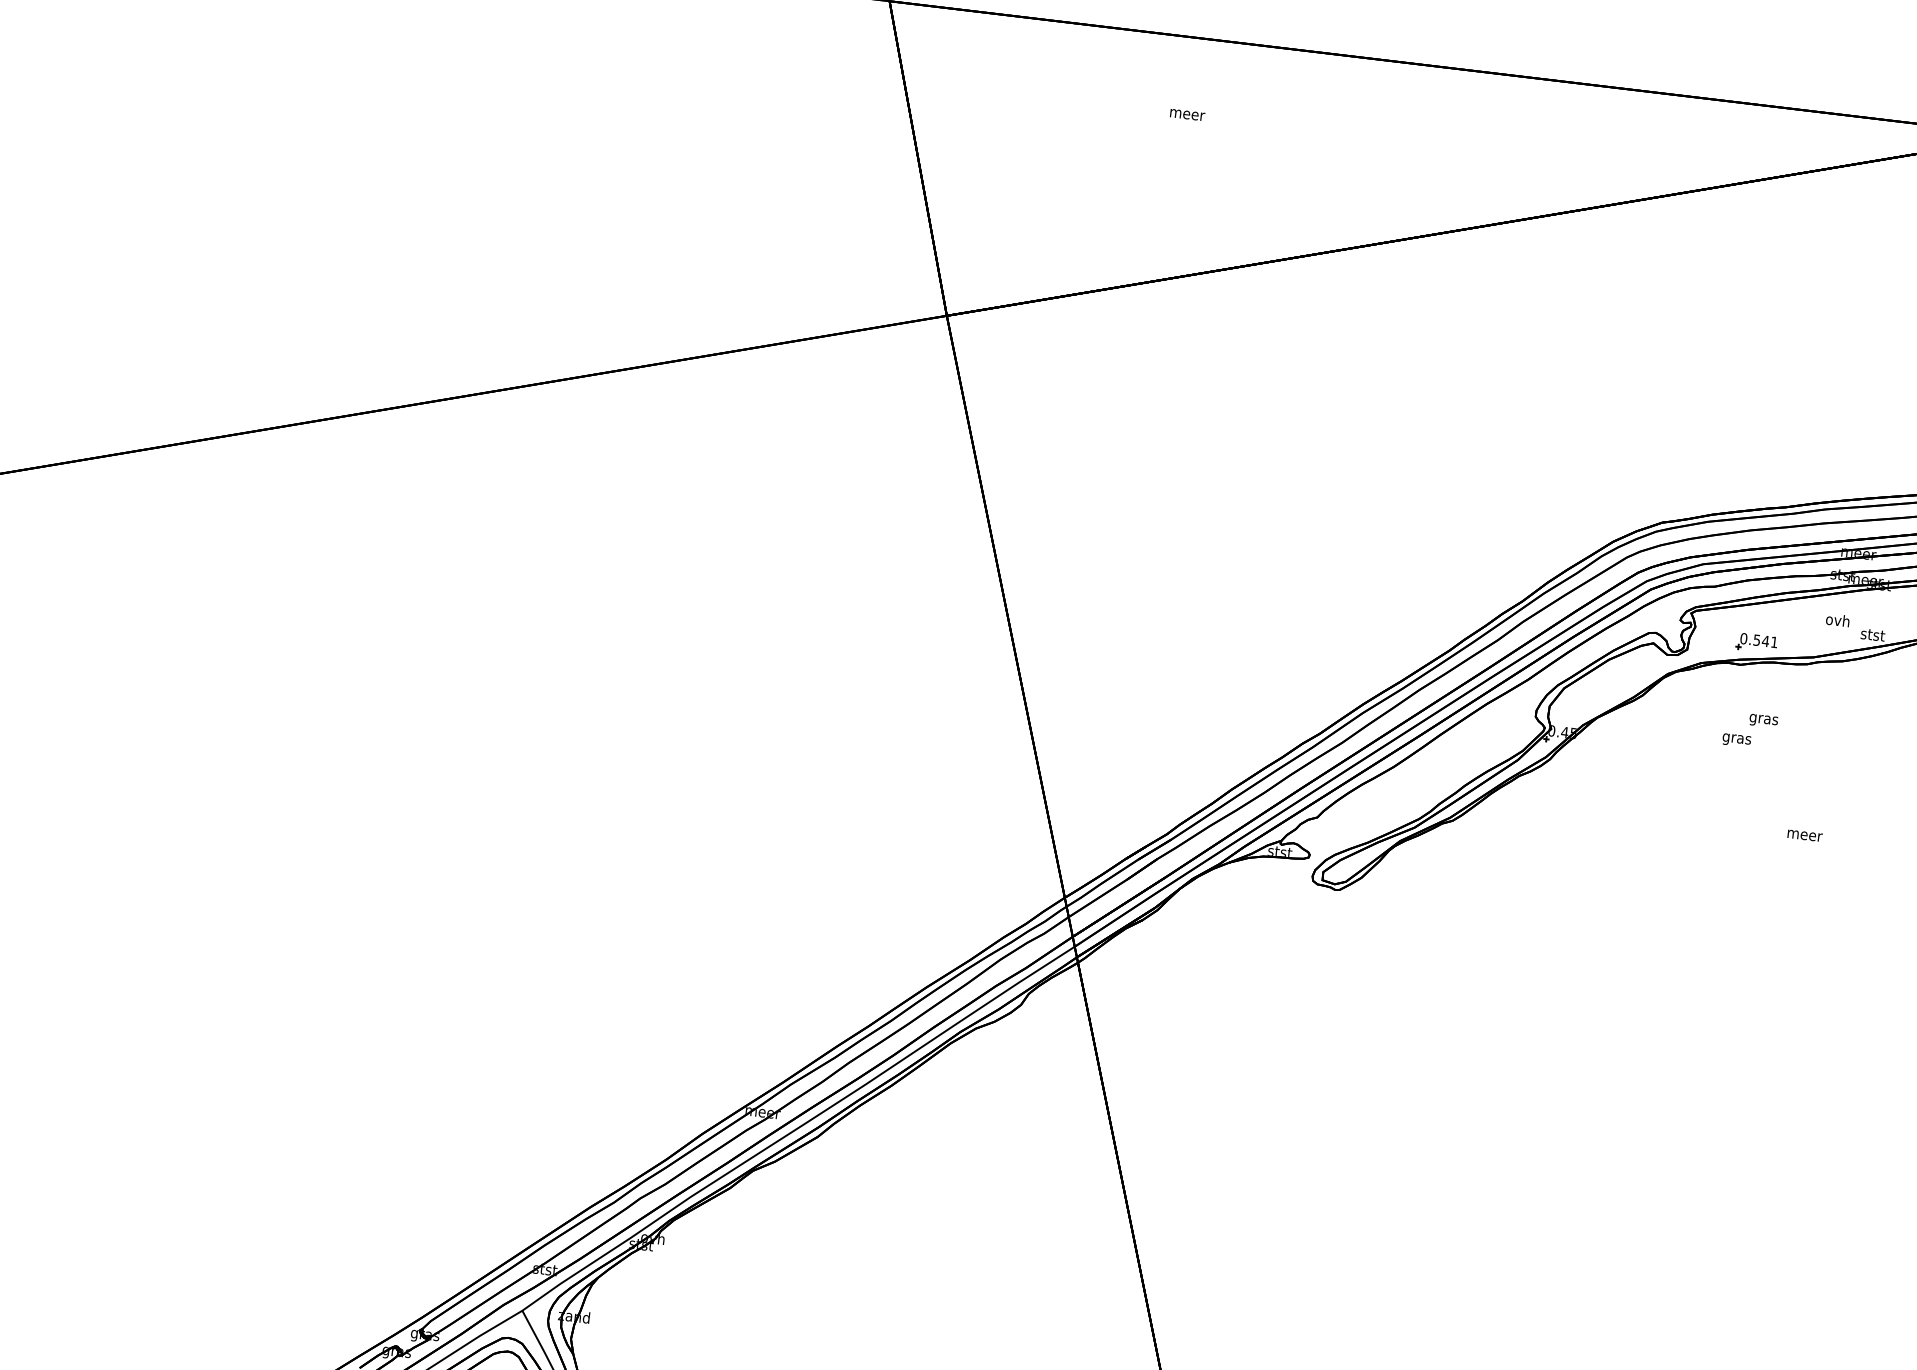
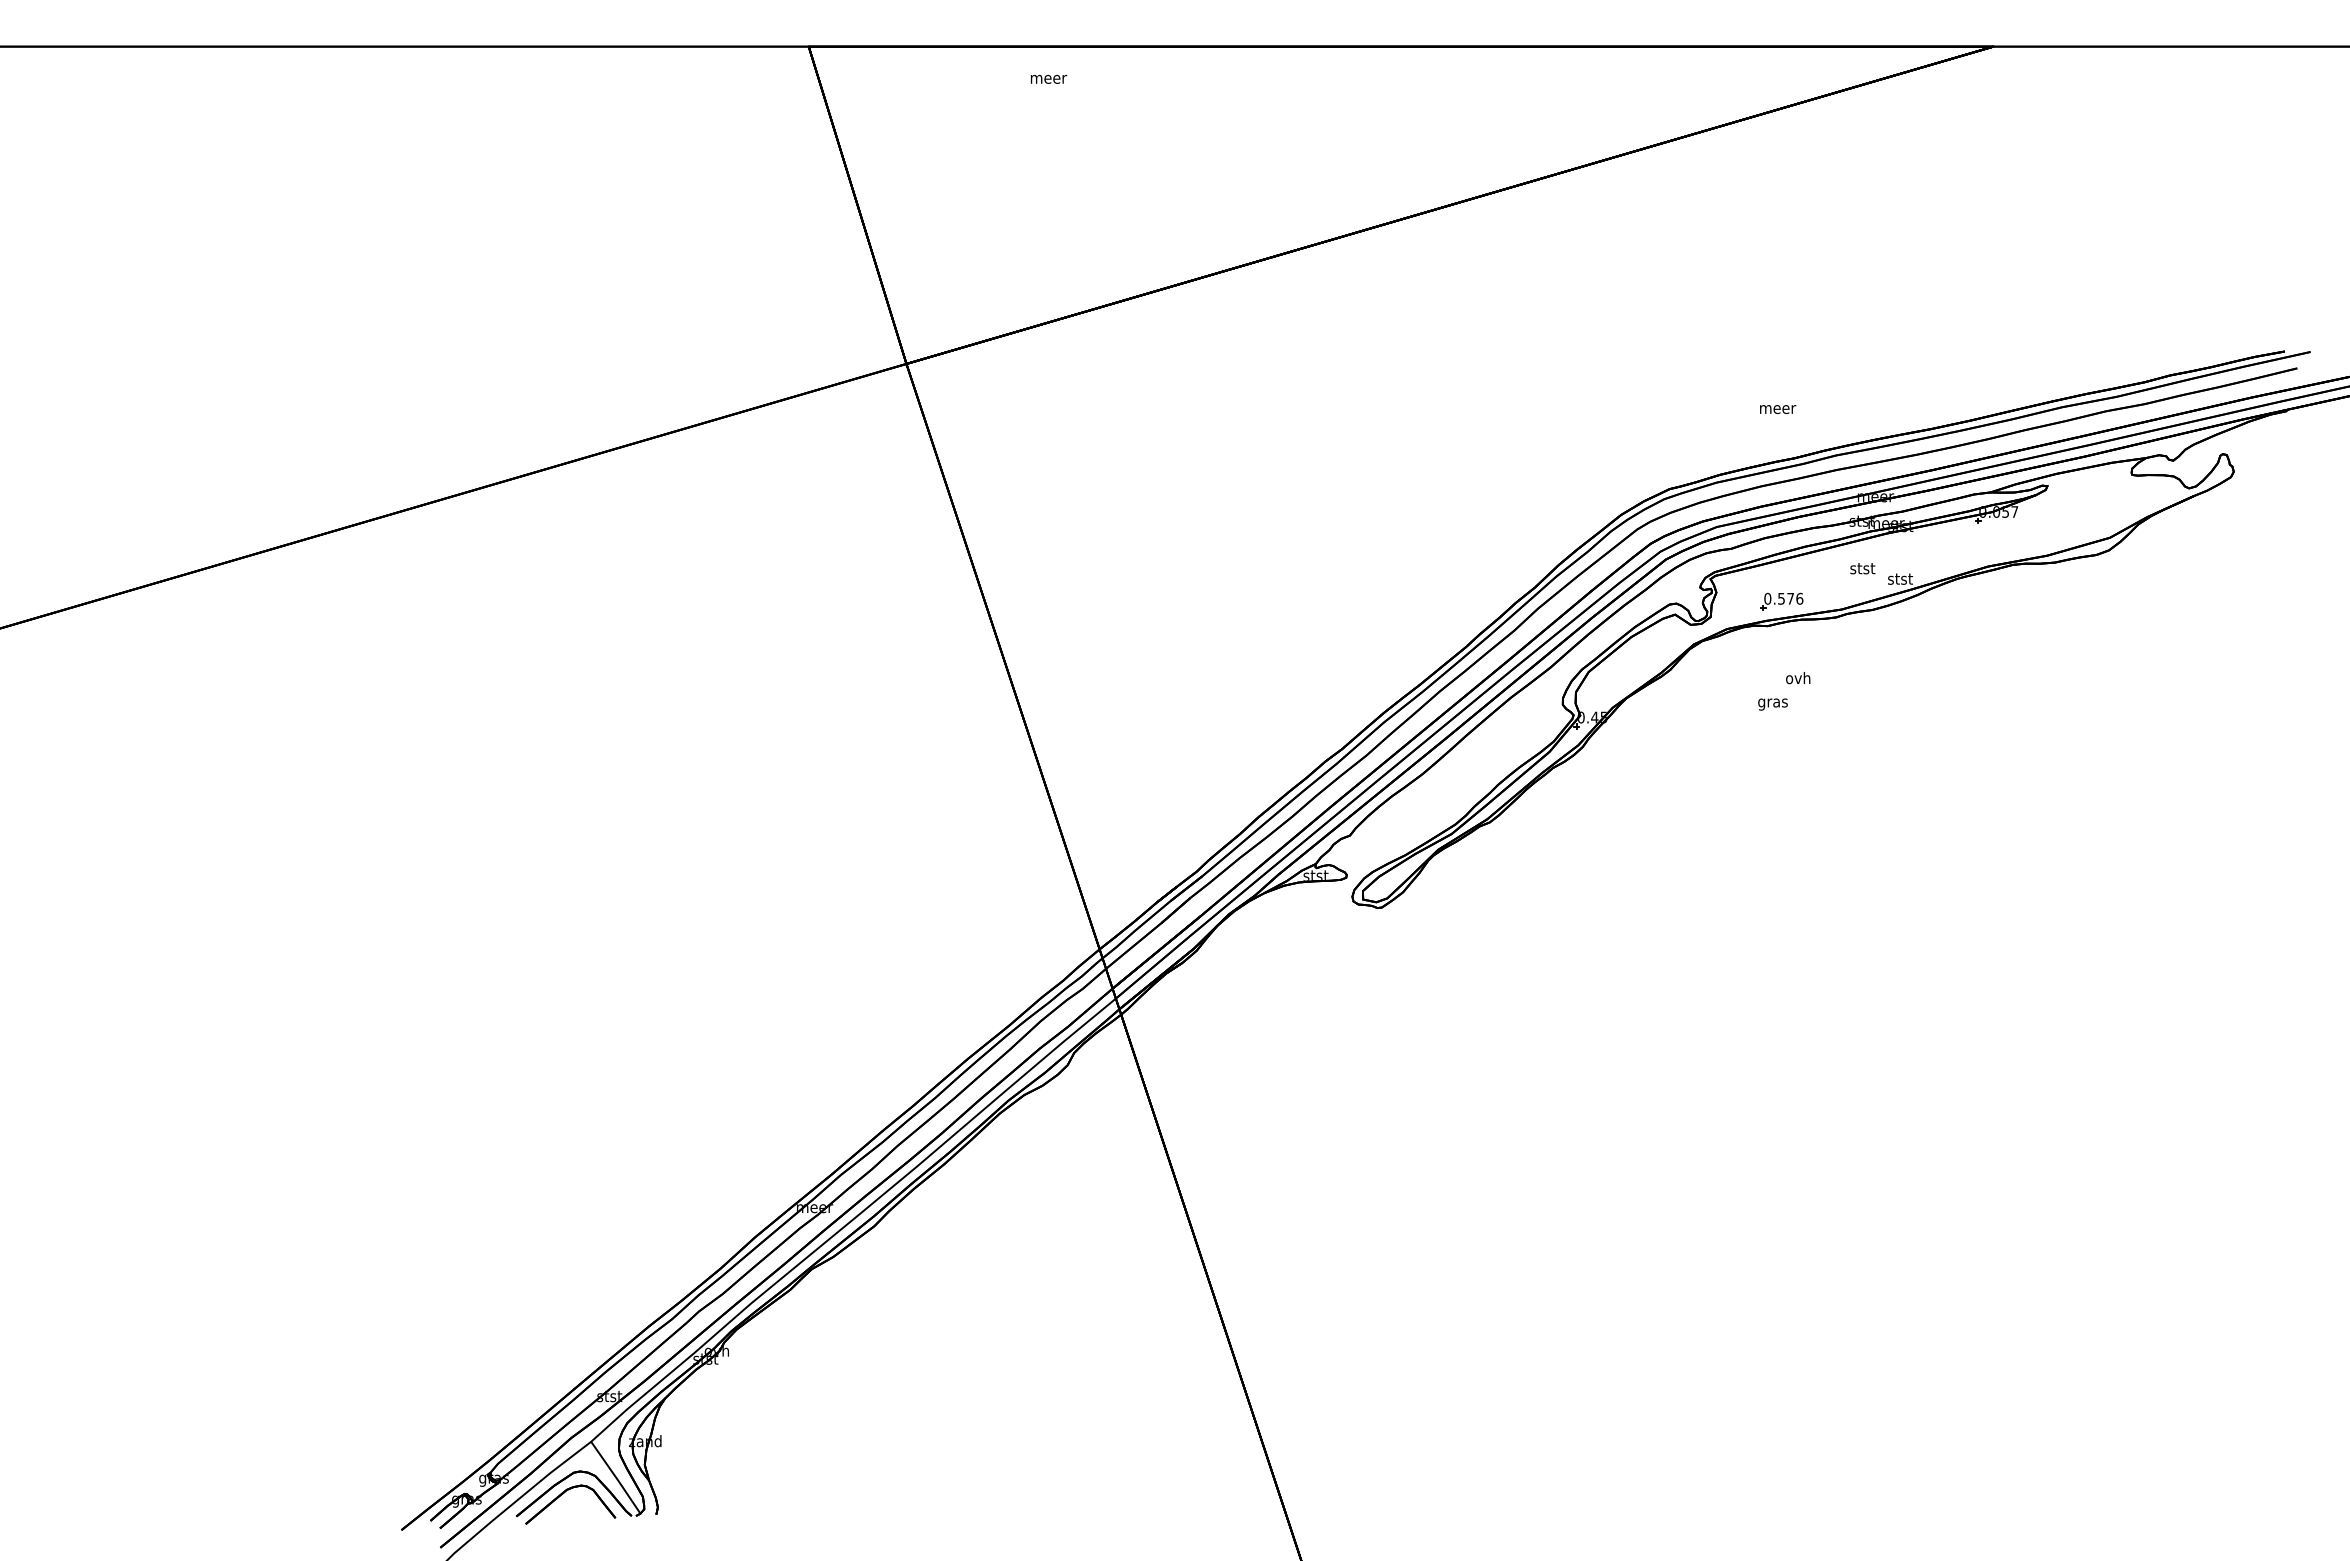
text: (1187, 114) -> (1048, 78), moved
text: (1837, 620) -> (1862, 568), ovh -> stst
text: (1769, 641) -> (1794, 598), 0.541 -> 0.576
text: (1764, 719) -> (1798, 679), gras -> ovh
text: (1805, 835) -> (1778, 409), moved

